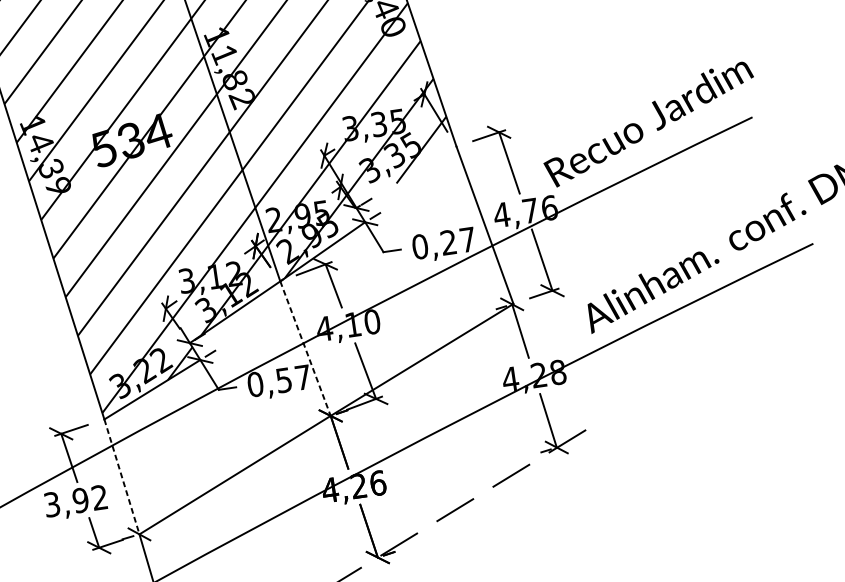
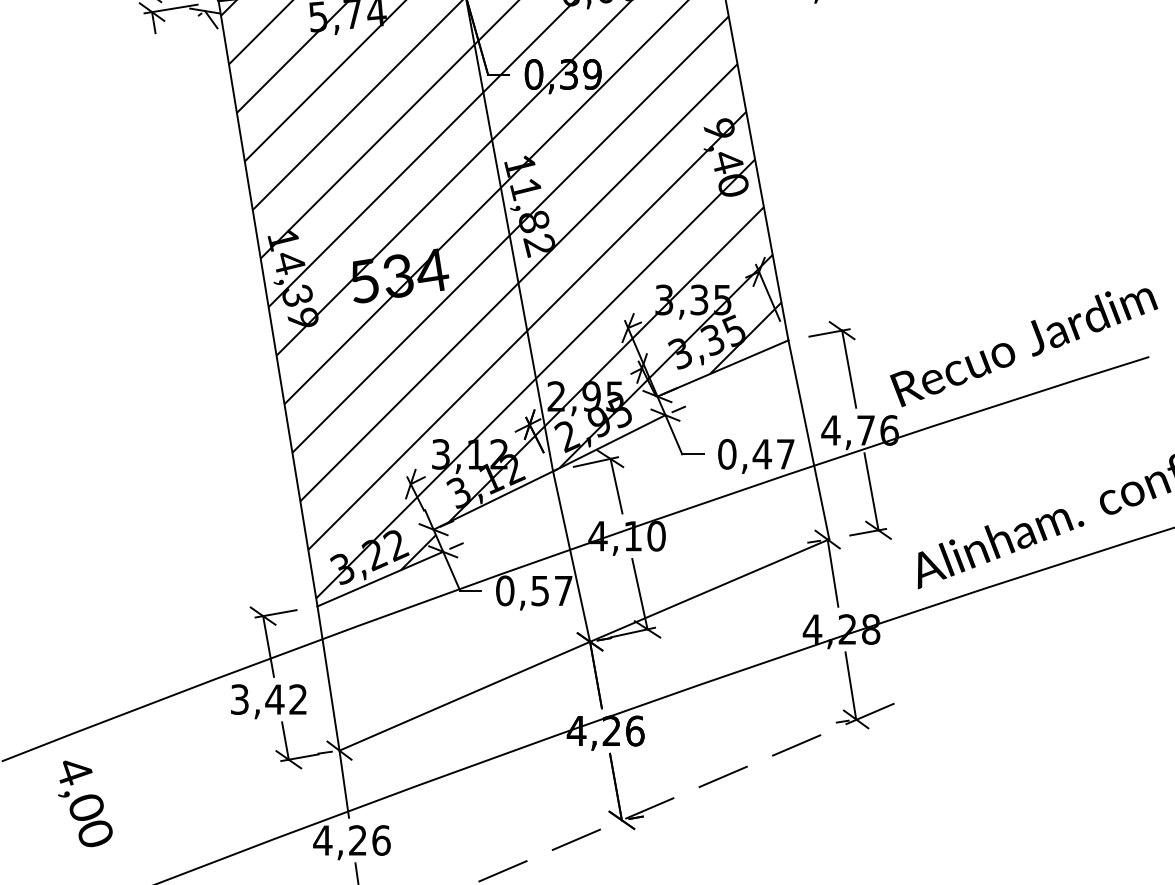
line: (407, 176) -> (724, 367), added
text: (448, 242) -> (761, 454), 0,27 -> 0,47
line: (305, 349) -> (571, 557), dashed -> solid
line: (121, 476) -> (328, 678), dashed -> solid
text: (80, 500) -> (274, 699), 3,92 -> 3,42

